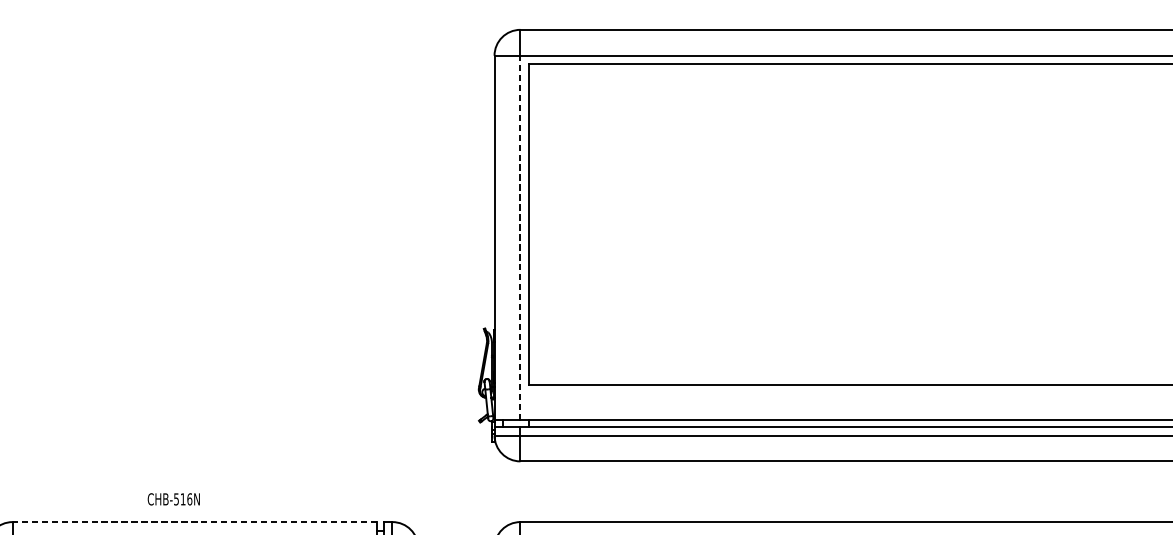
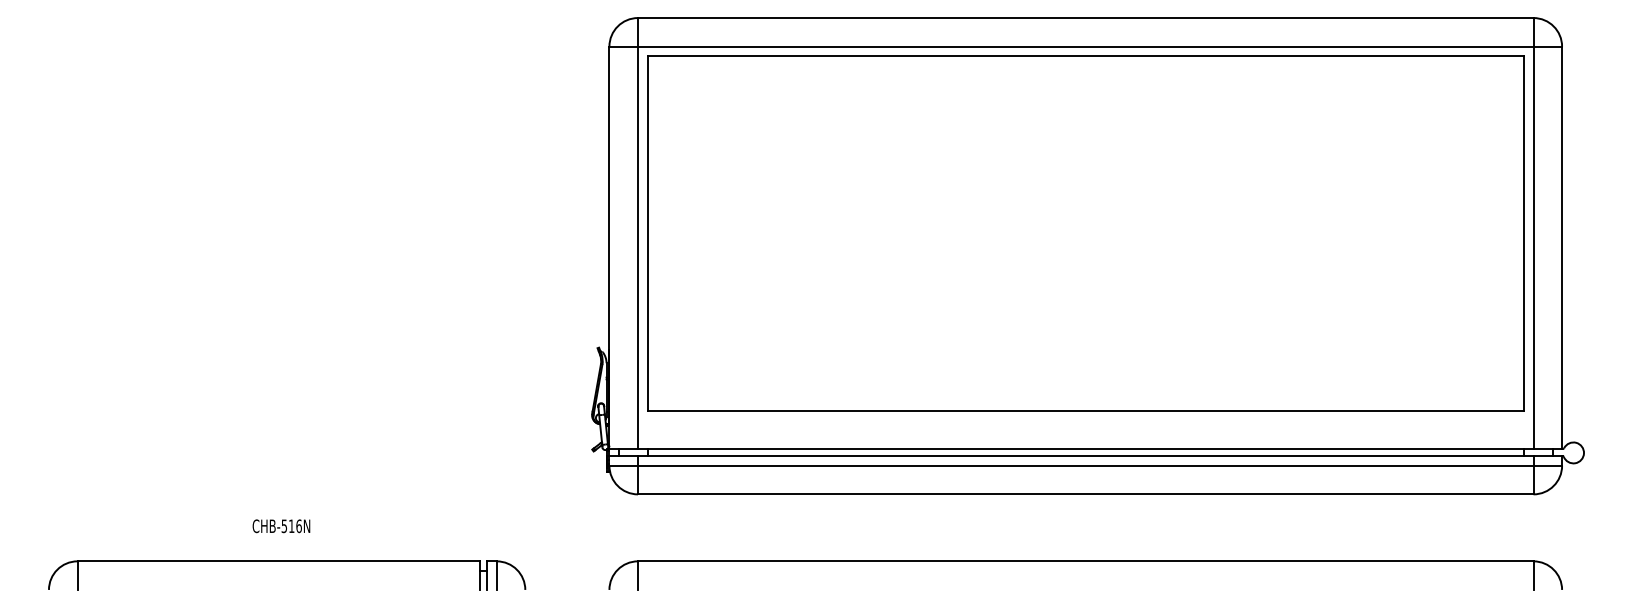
line: (520, 237) -> (638, 247), dashed -> solid
text: (173, 499) -> (281, 526), moved
line: (194, 522) -> (278, 561), dashed -> solid

